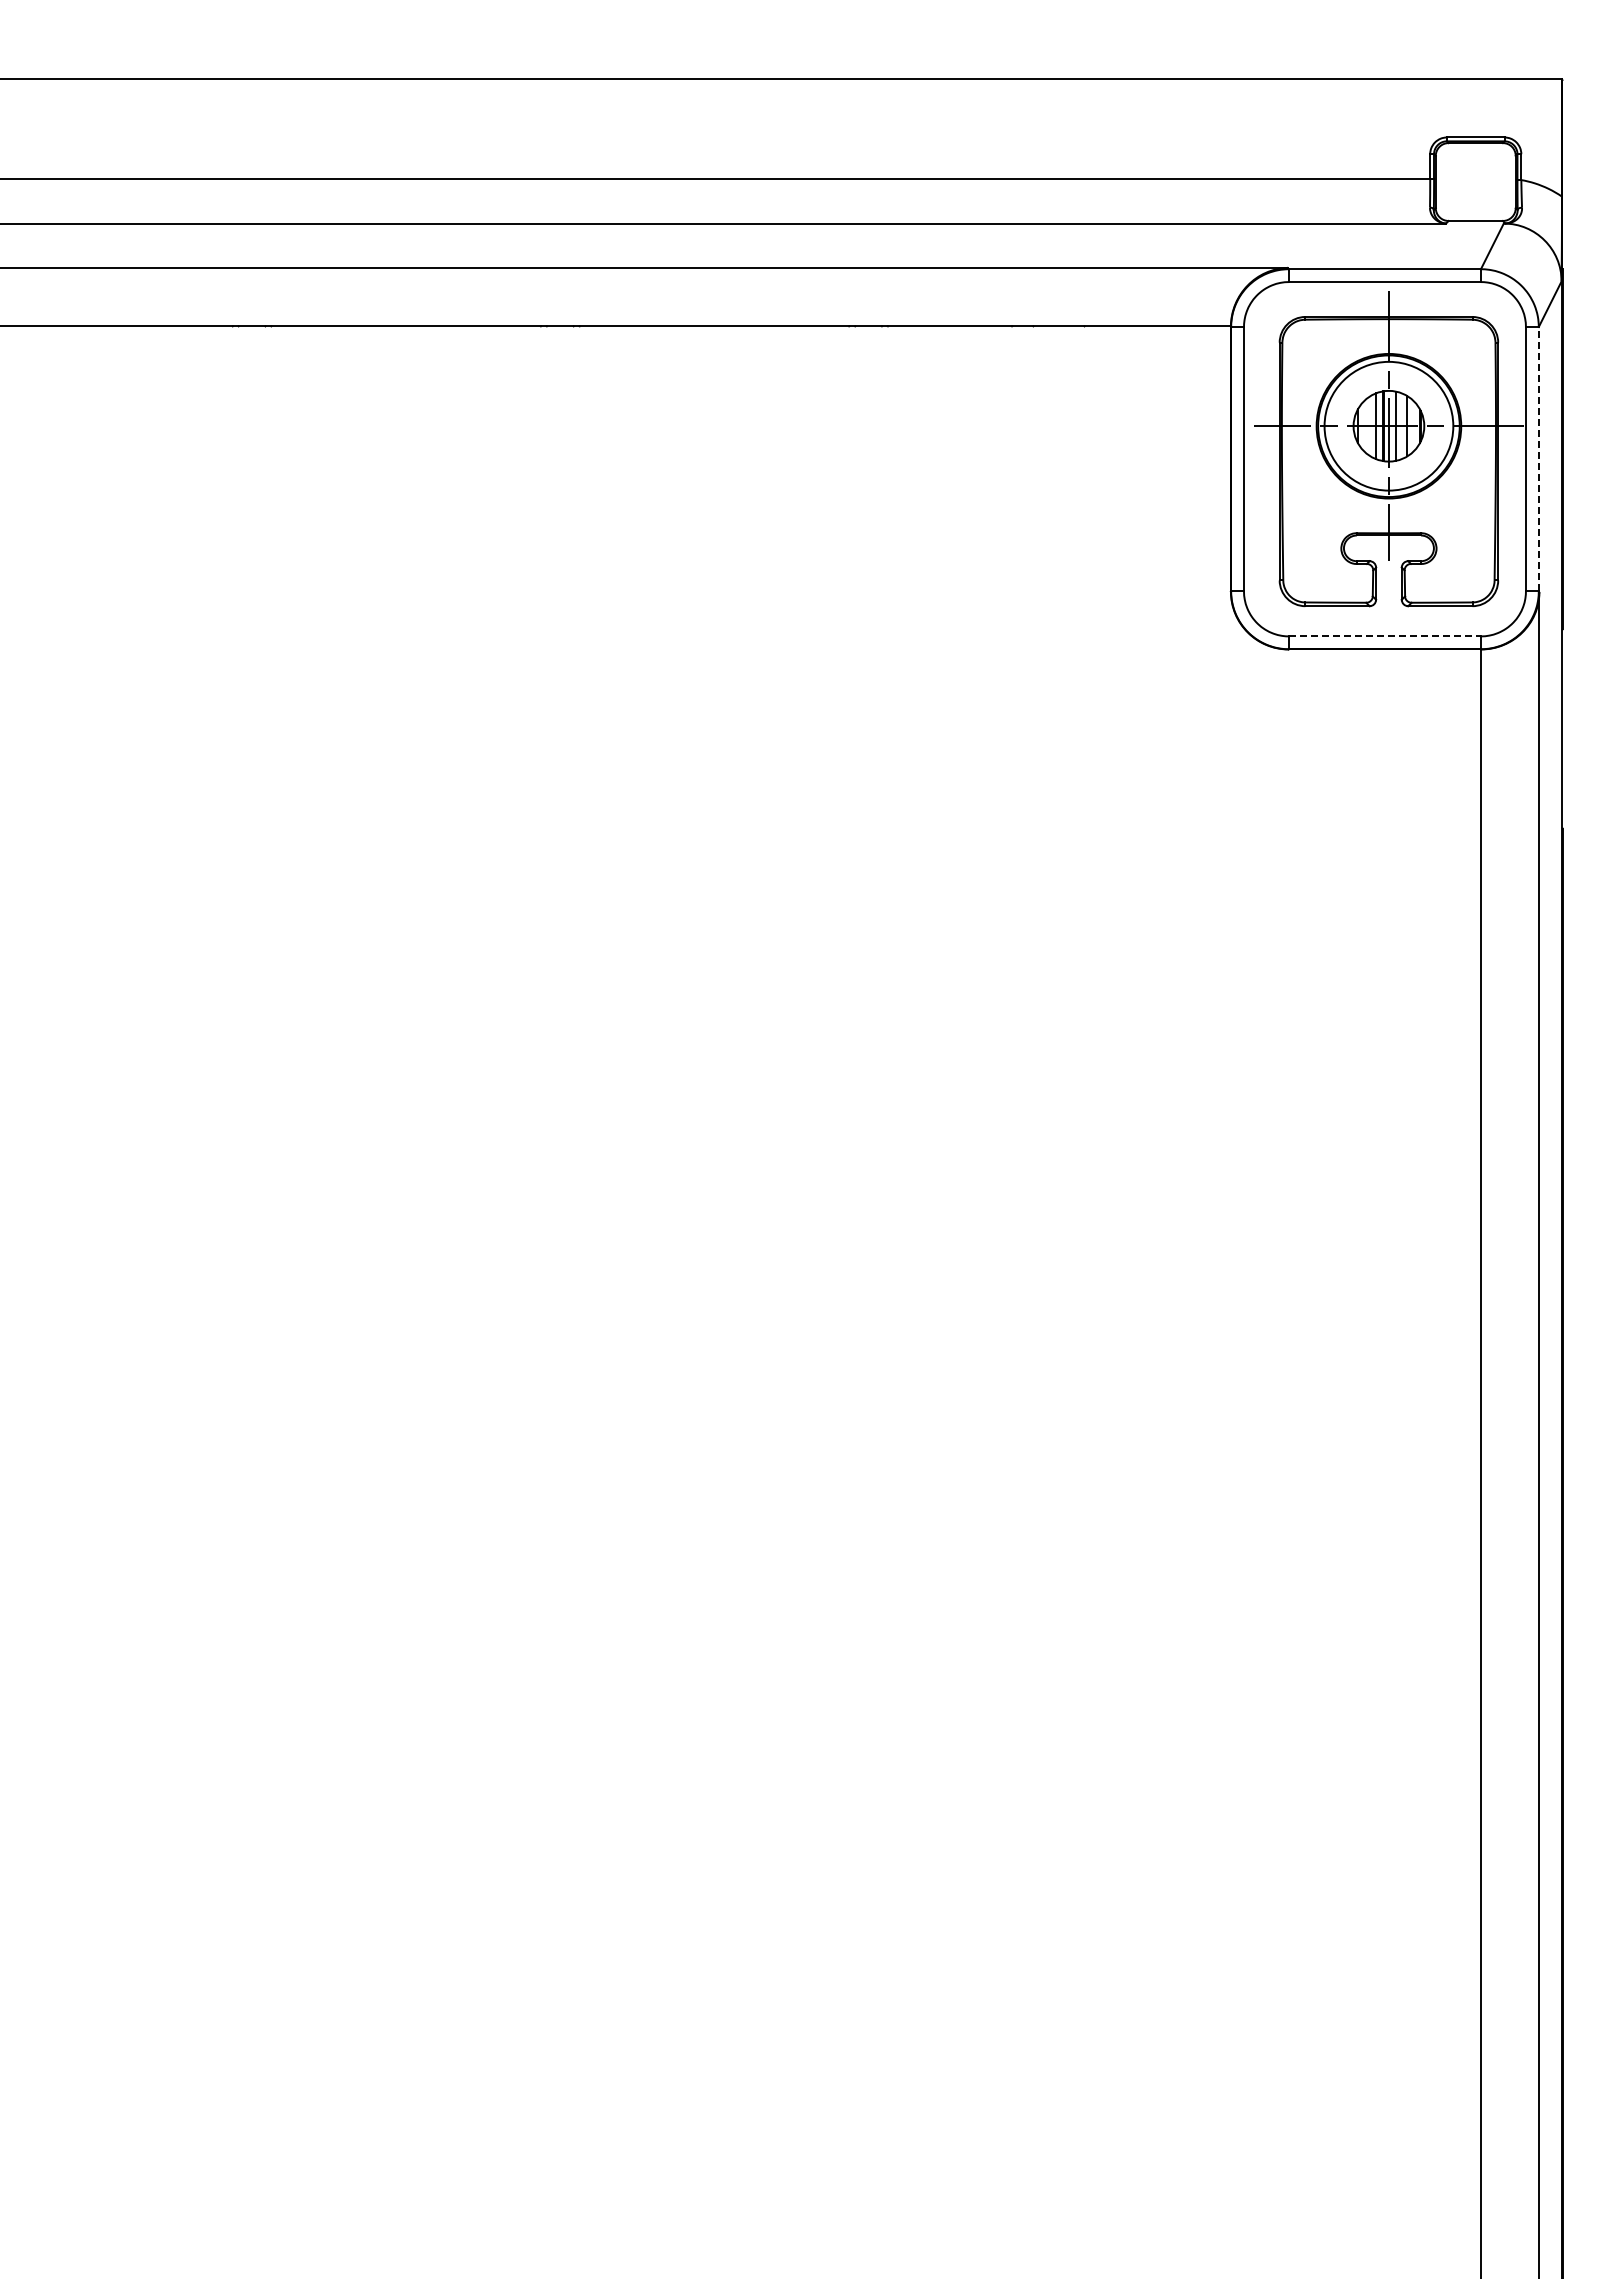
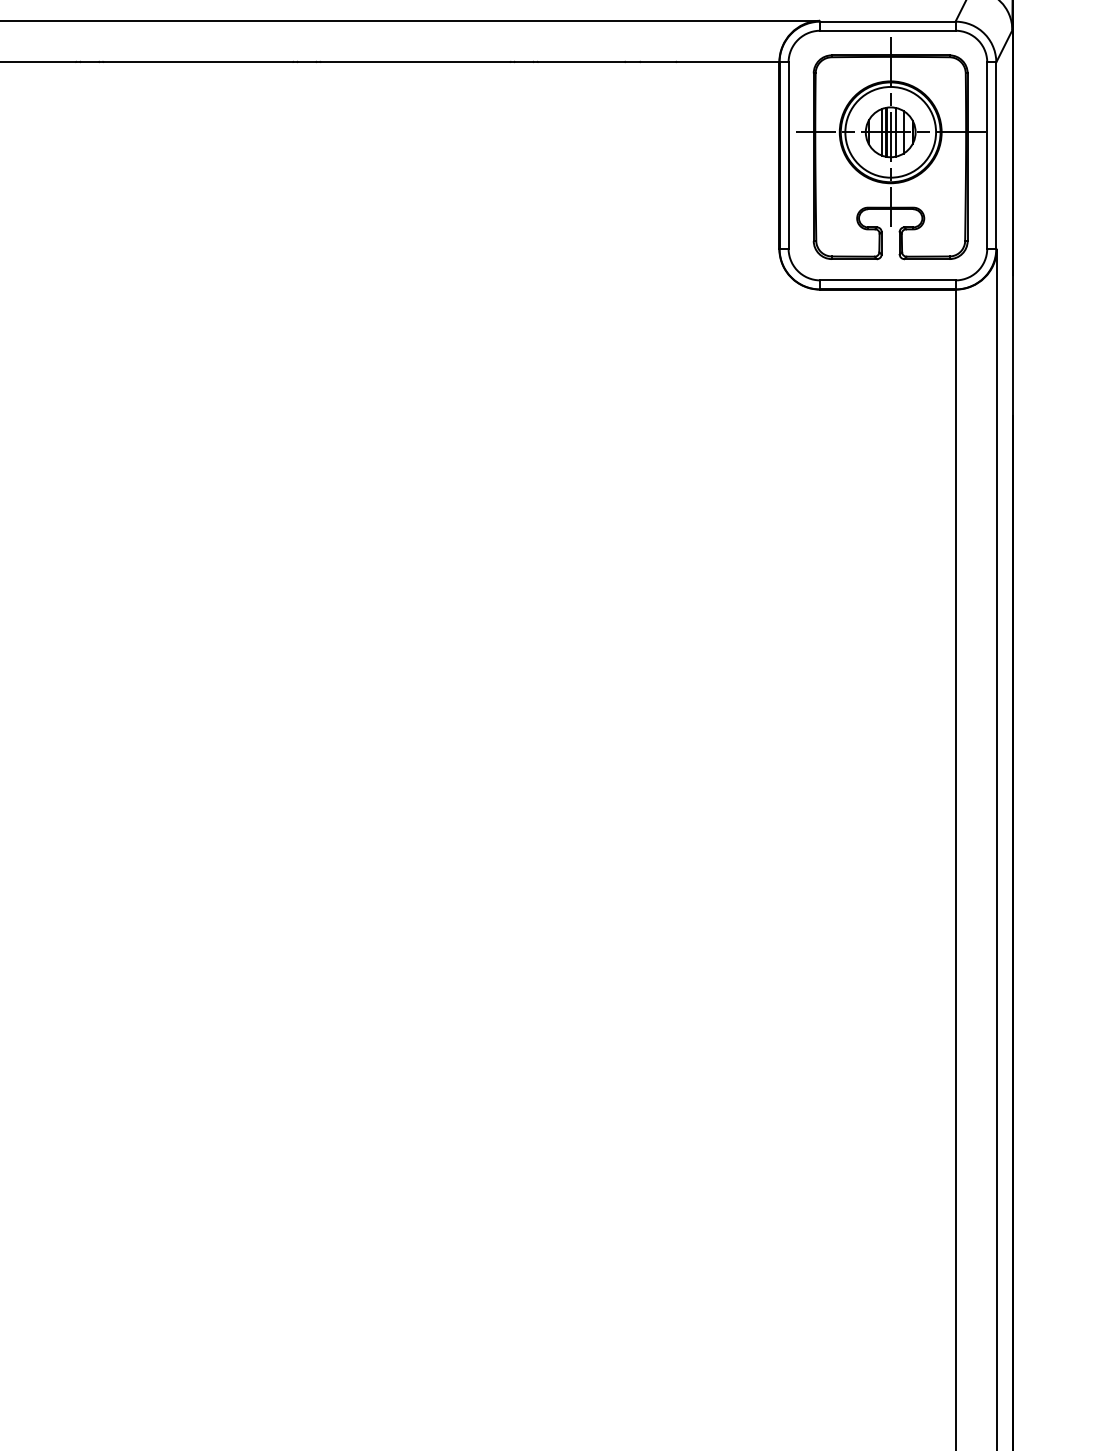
line: (1538, 458) -> (996, 155), dashed -> solid
line: (1384, 636) -> (887, 280), dashed -> solid

